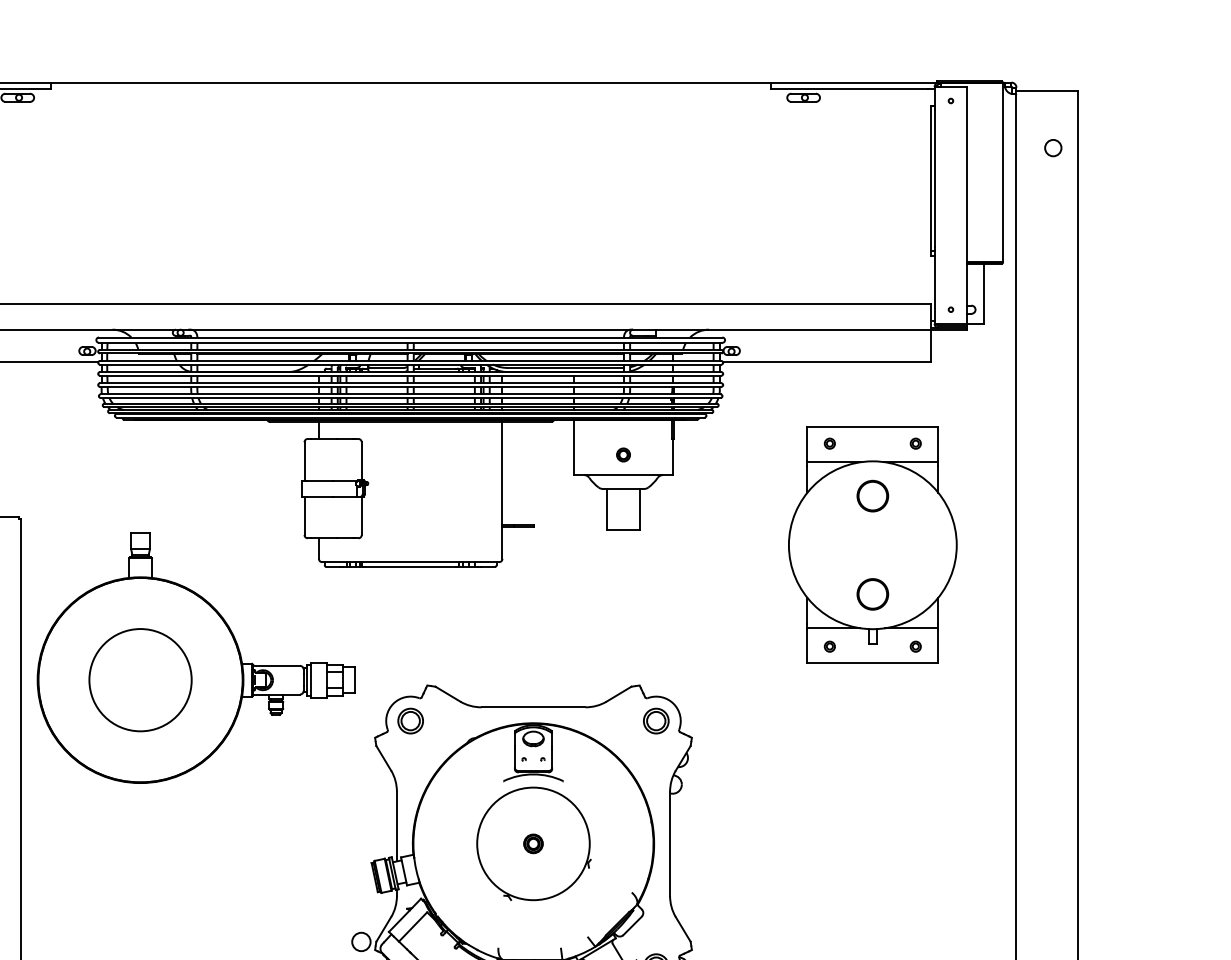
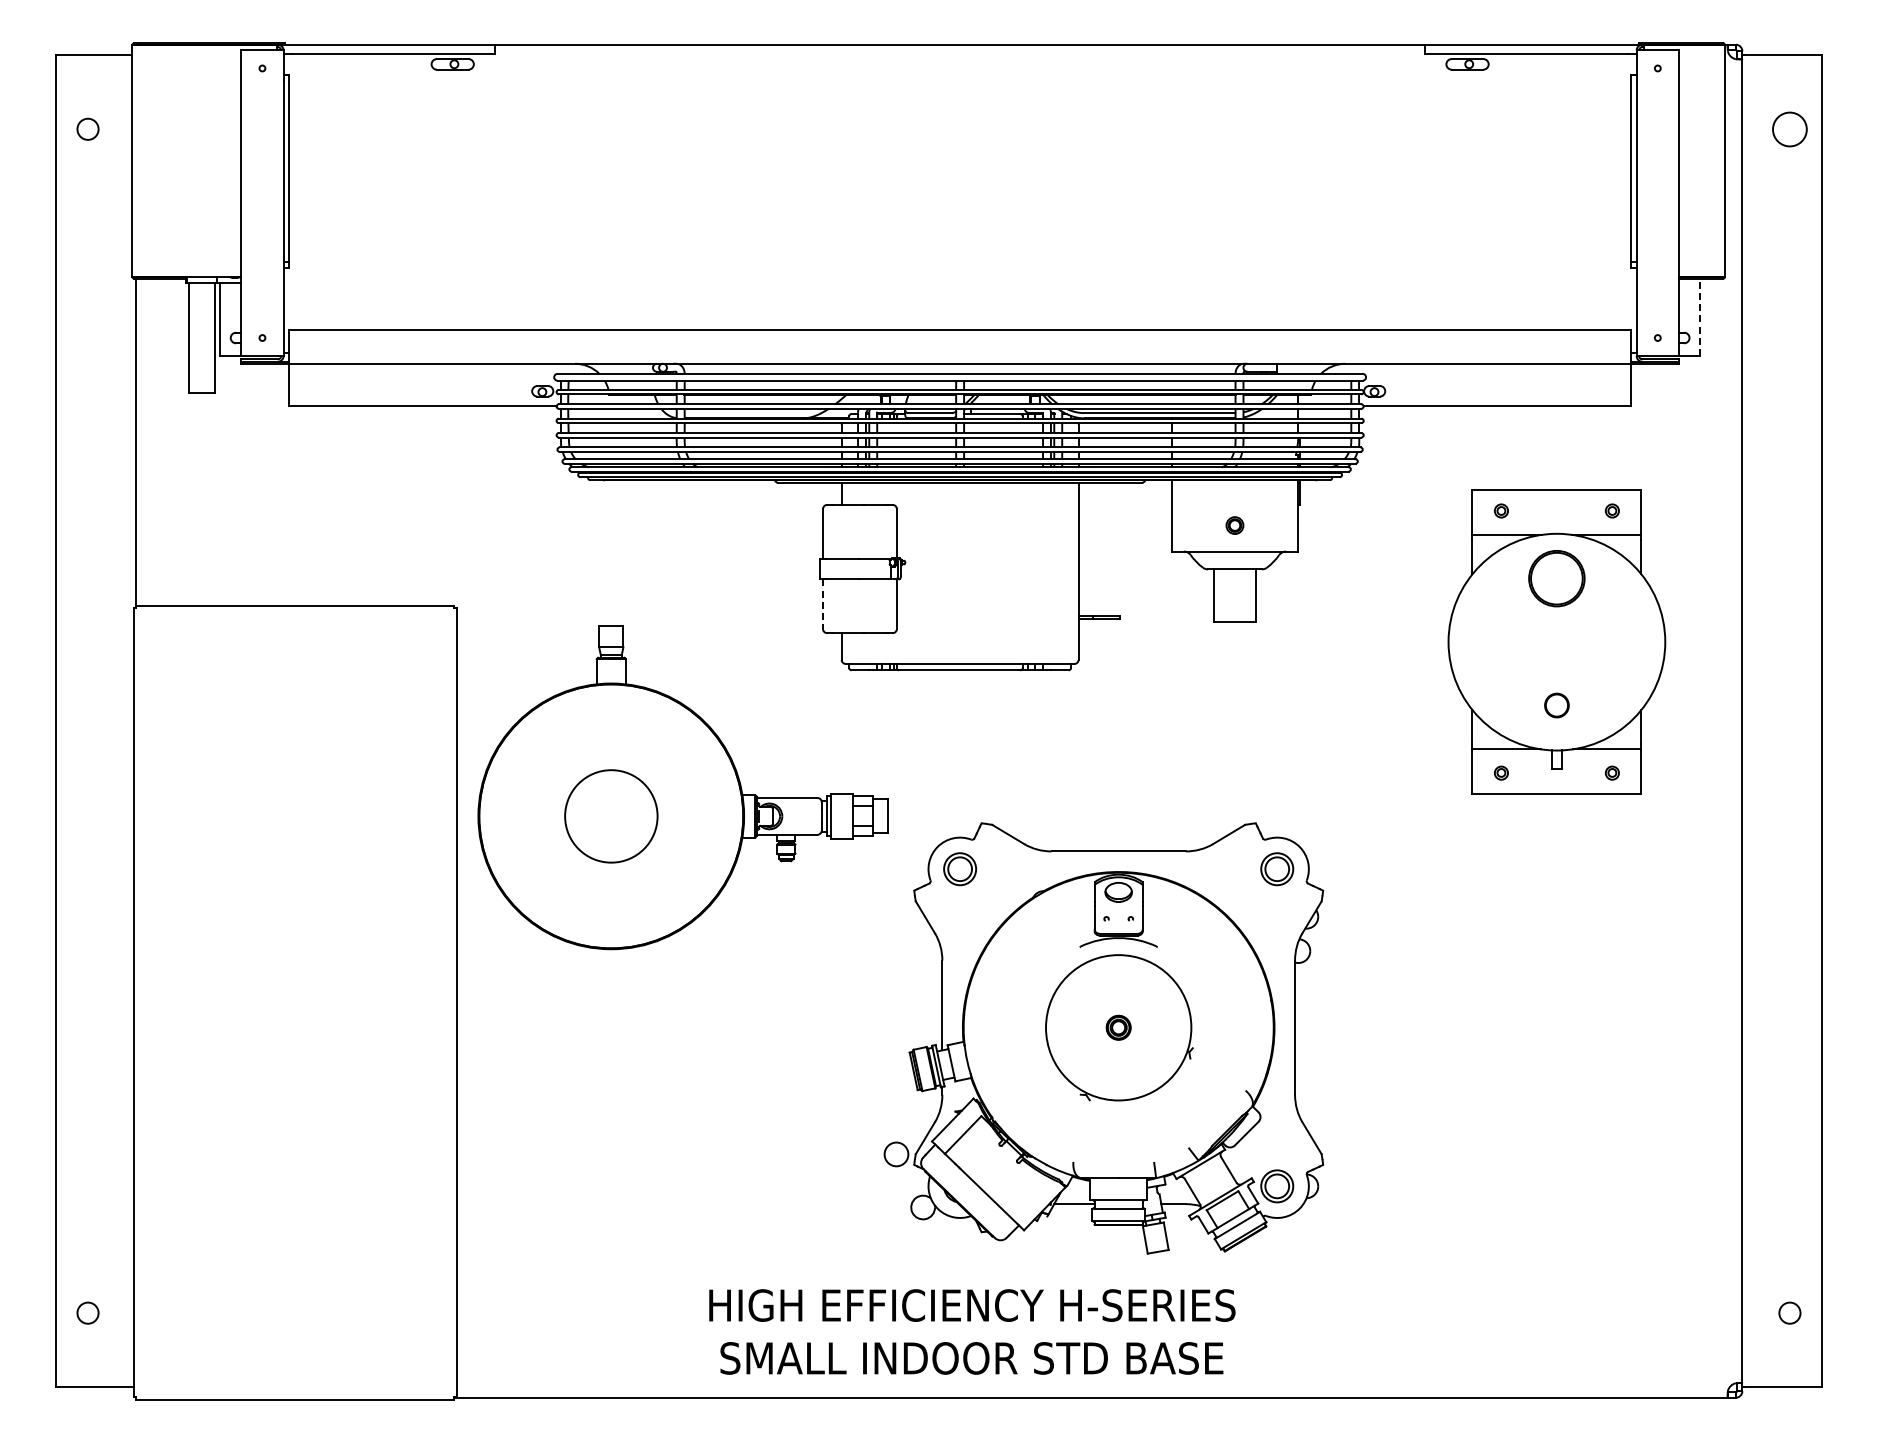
circle: (1052, 147) -> (1789, 128), size x1.6
line: (984, 293) -> (1700, 317), solid -> dashed
circle: (872, 495) -> (1556, 578), size x1.4
line: (304, 516) -> (823, 604), solid -> dashed
part: (872, 594) -> (1556, 705), size x0.6
circle: (140, 680) -> (611, 816), size x0.7

